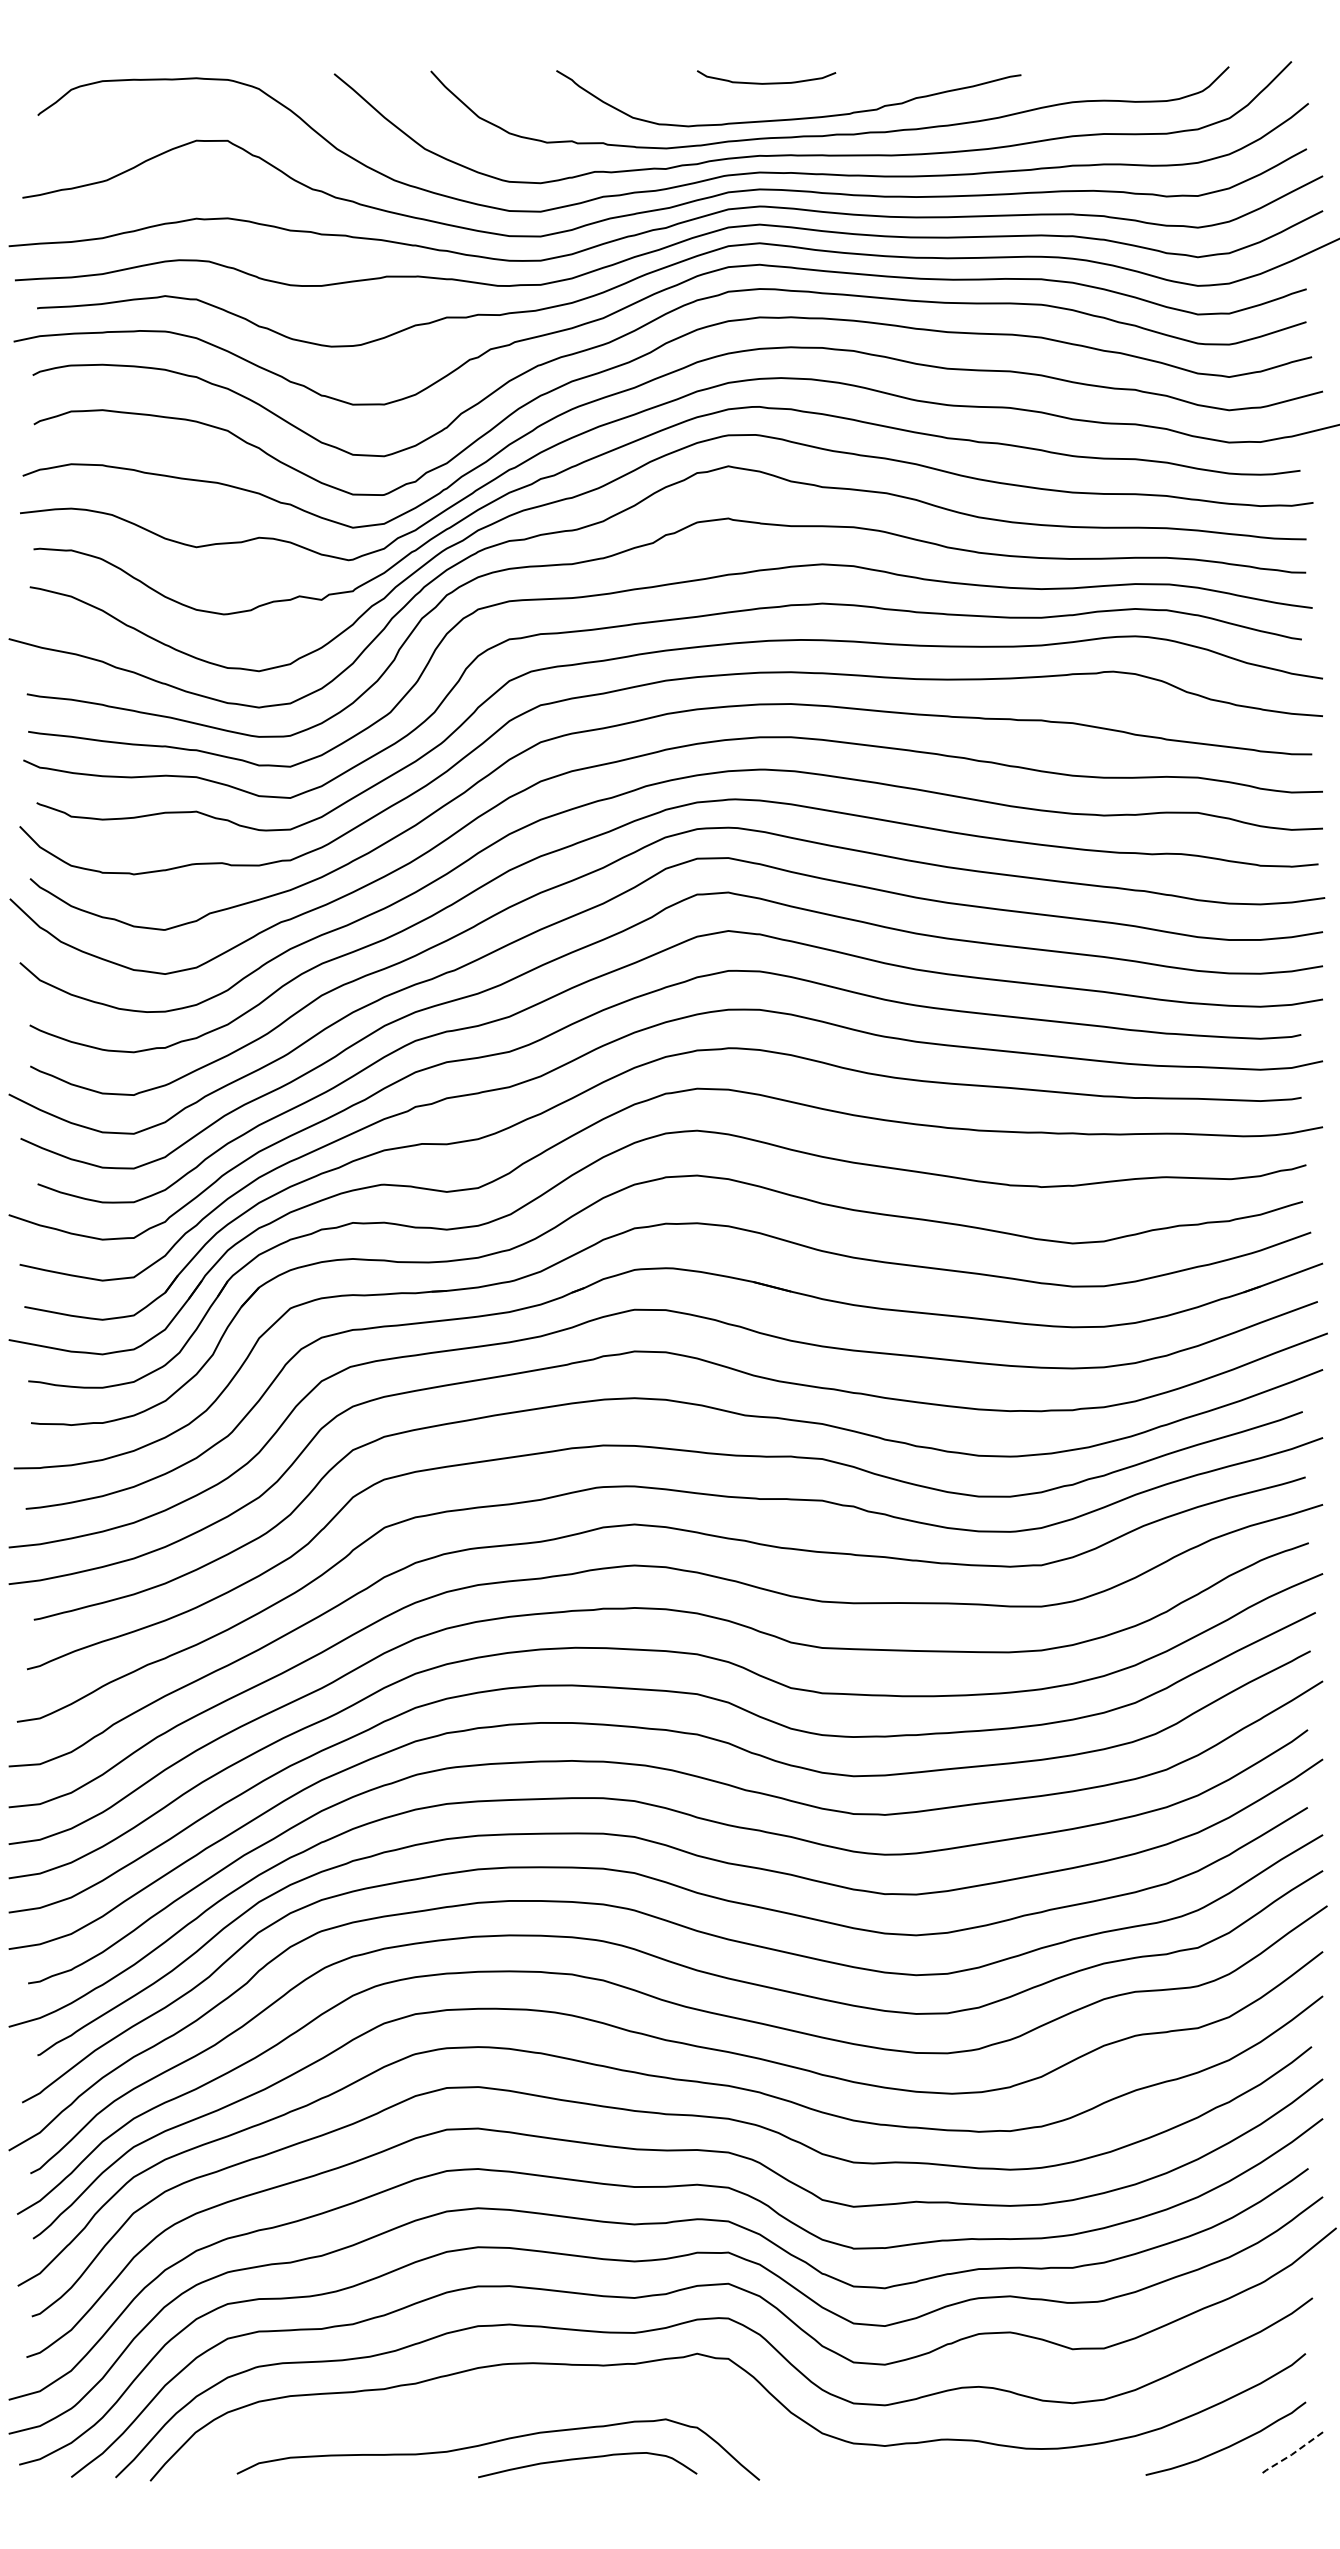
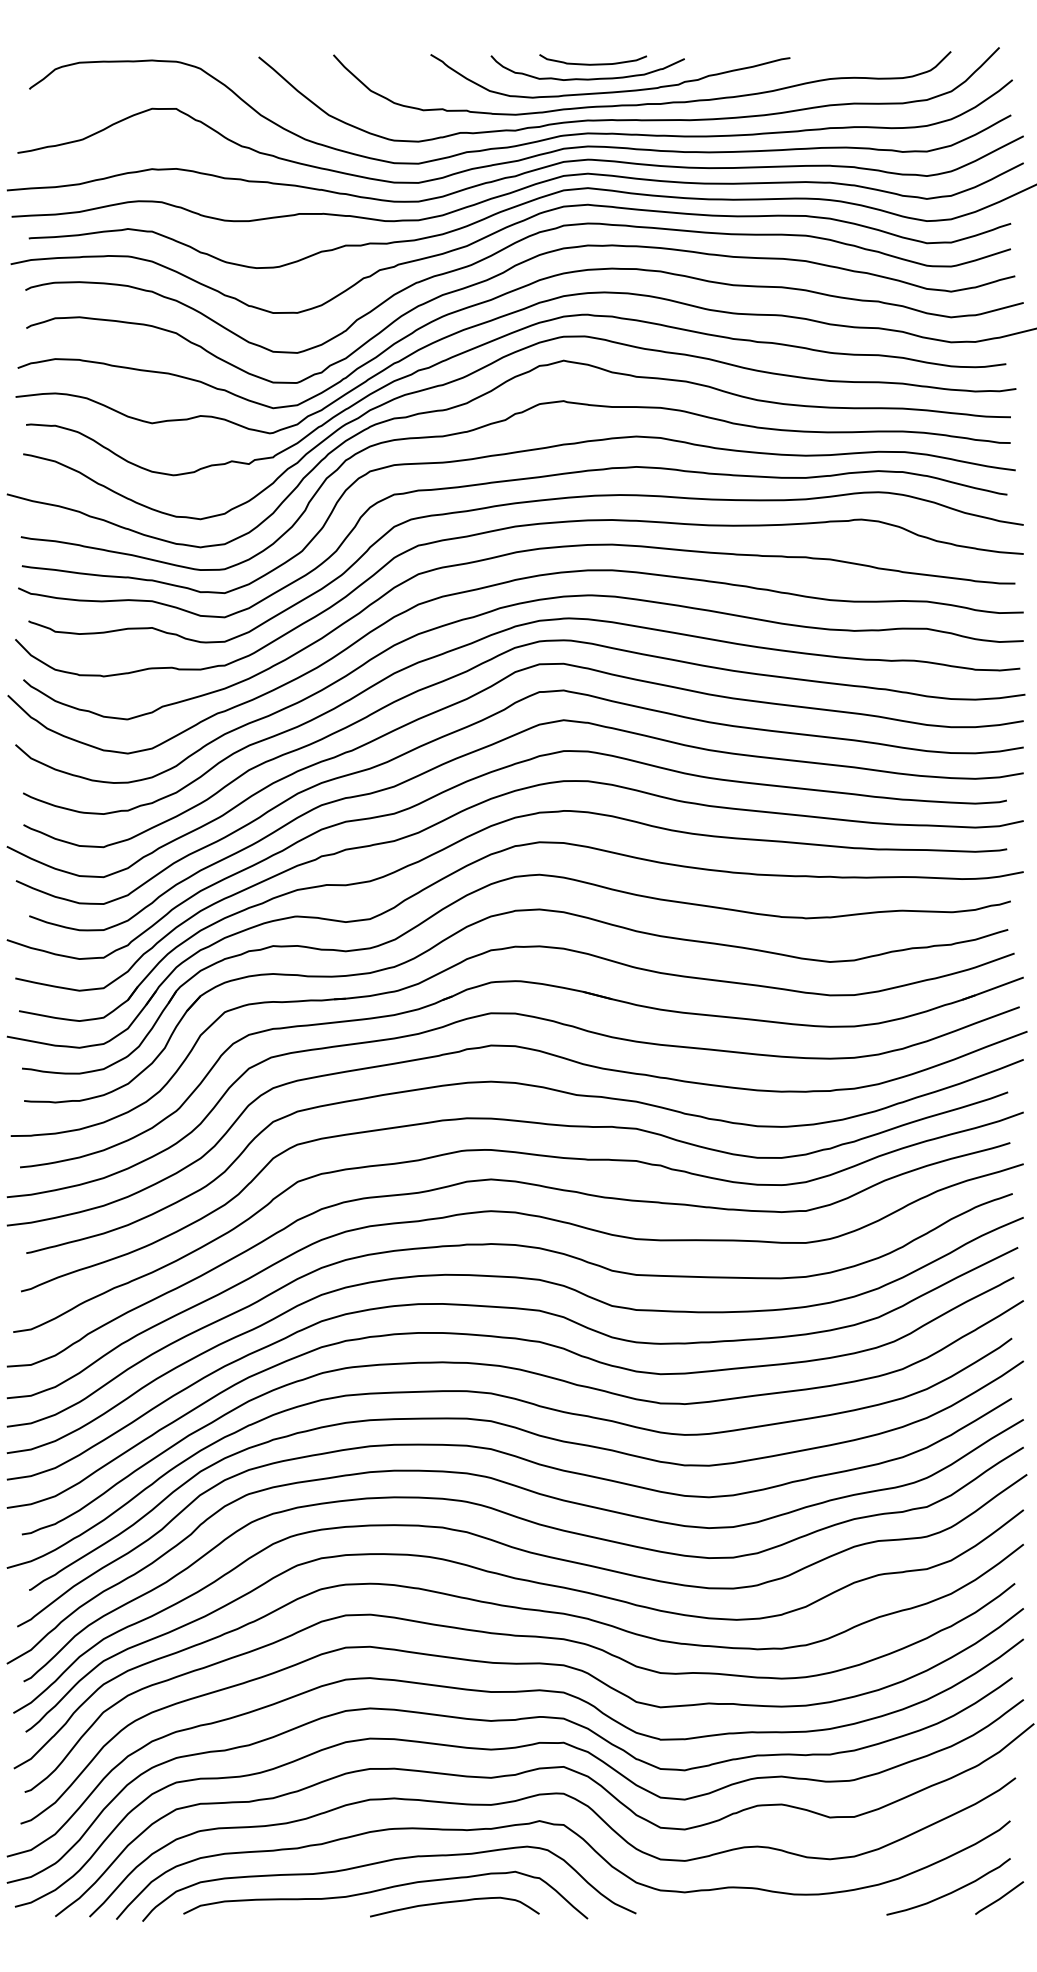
curve: (763, 101) -> (590, 78), added
curve: (495, 2407) -> (383, 1862), added
line: (1291, 2454) -> (999, 1898), dashed -> solid

